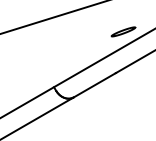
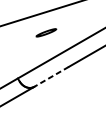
part: (123, 31) -> (46, 32), moved
line: (94, 85) -> (51, 77), solid -> dashed

